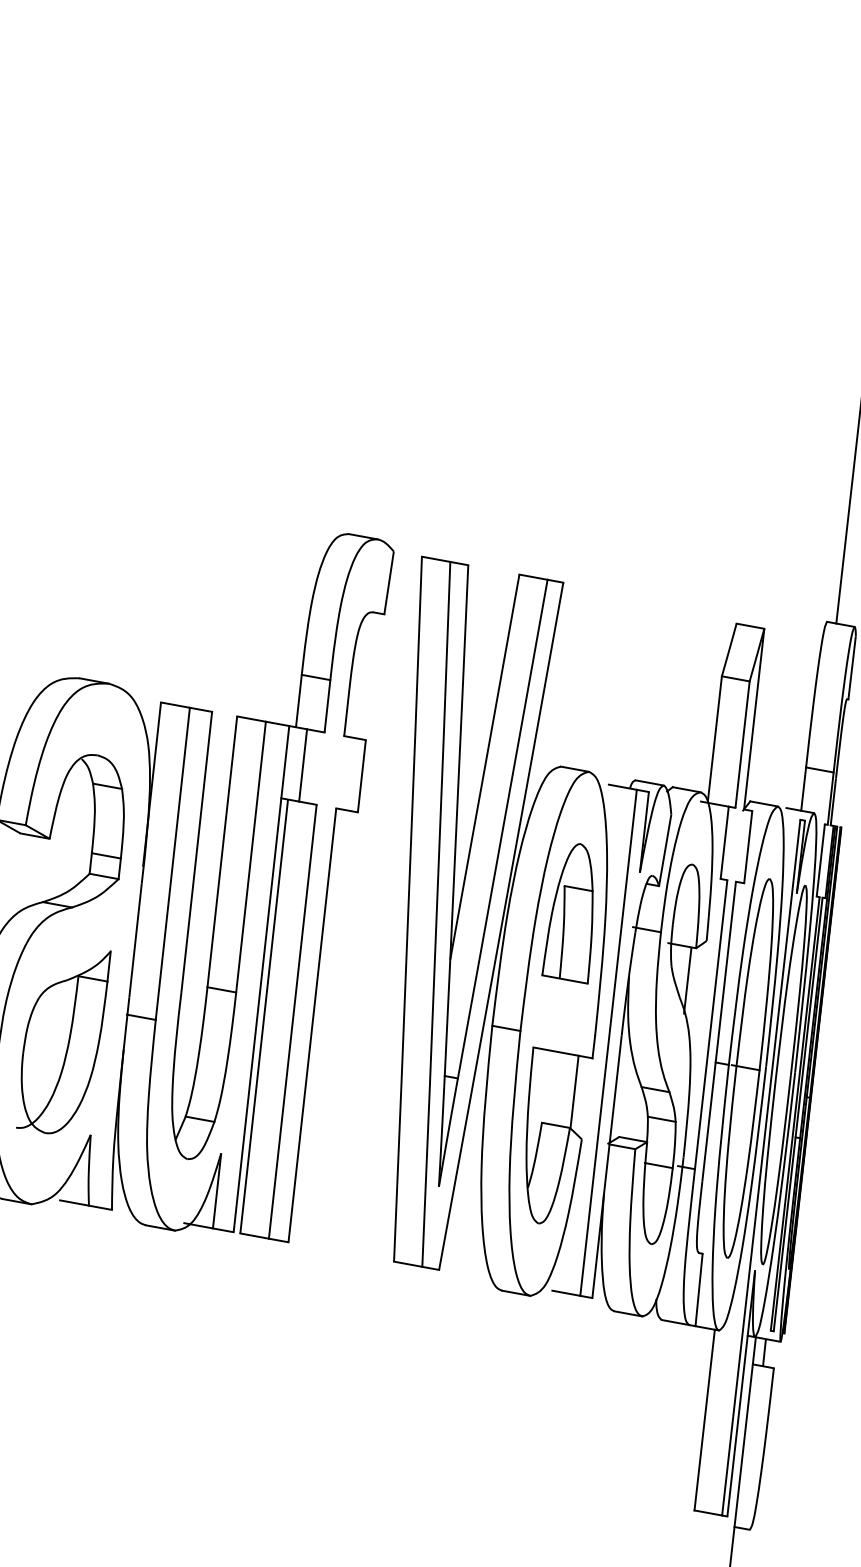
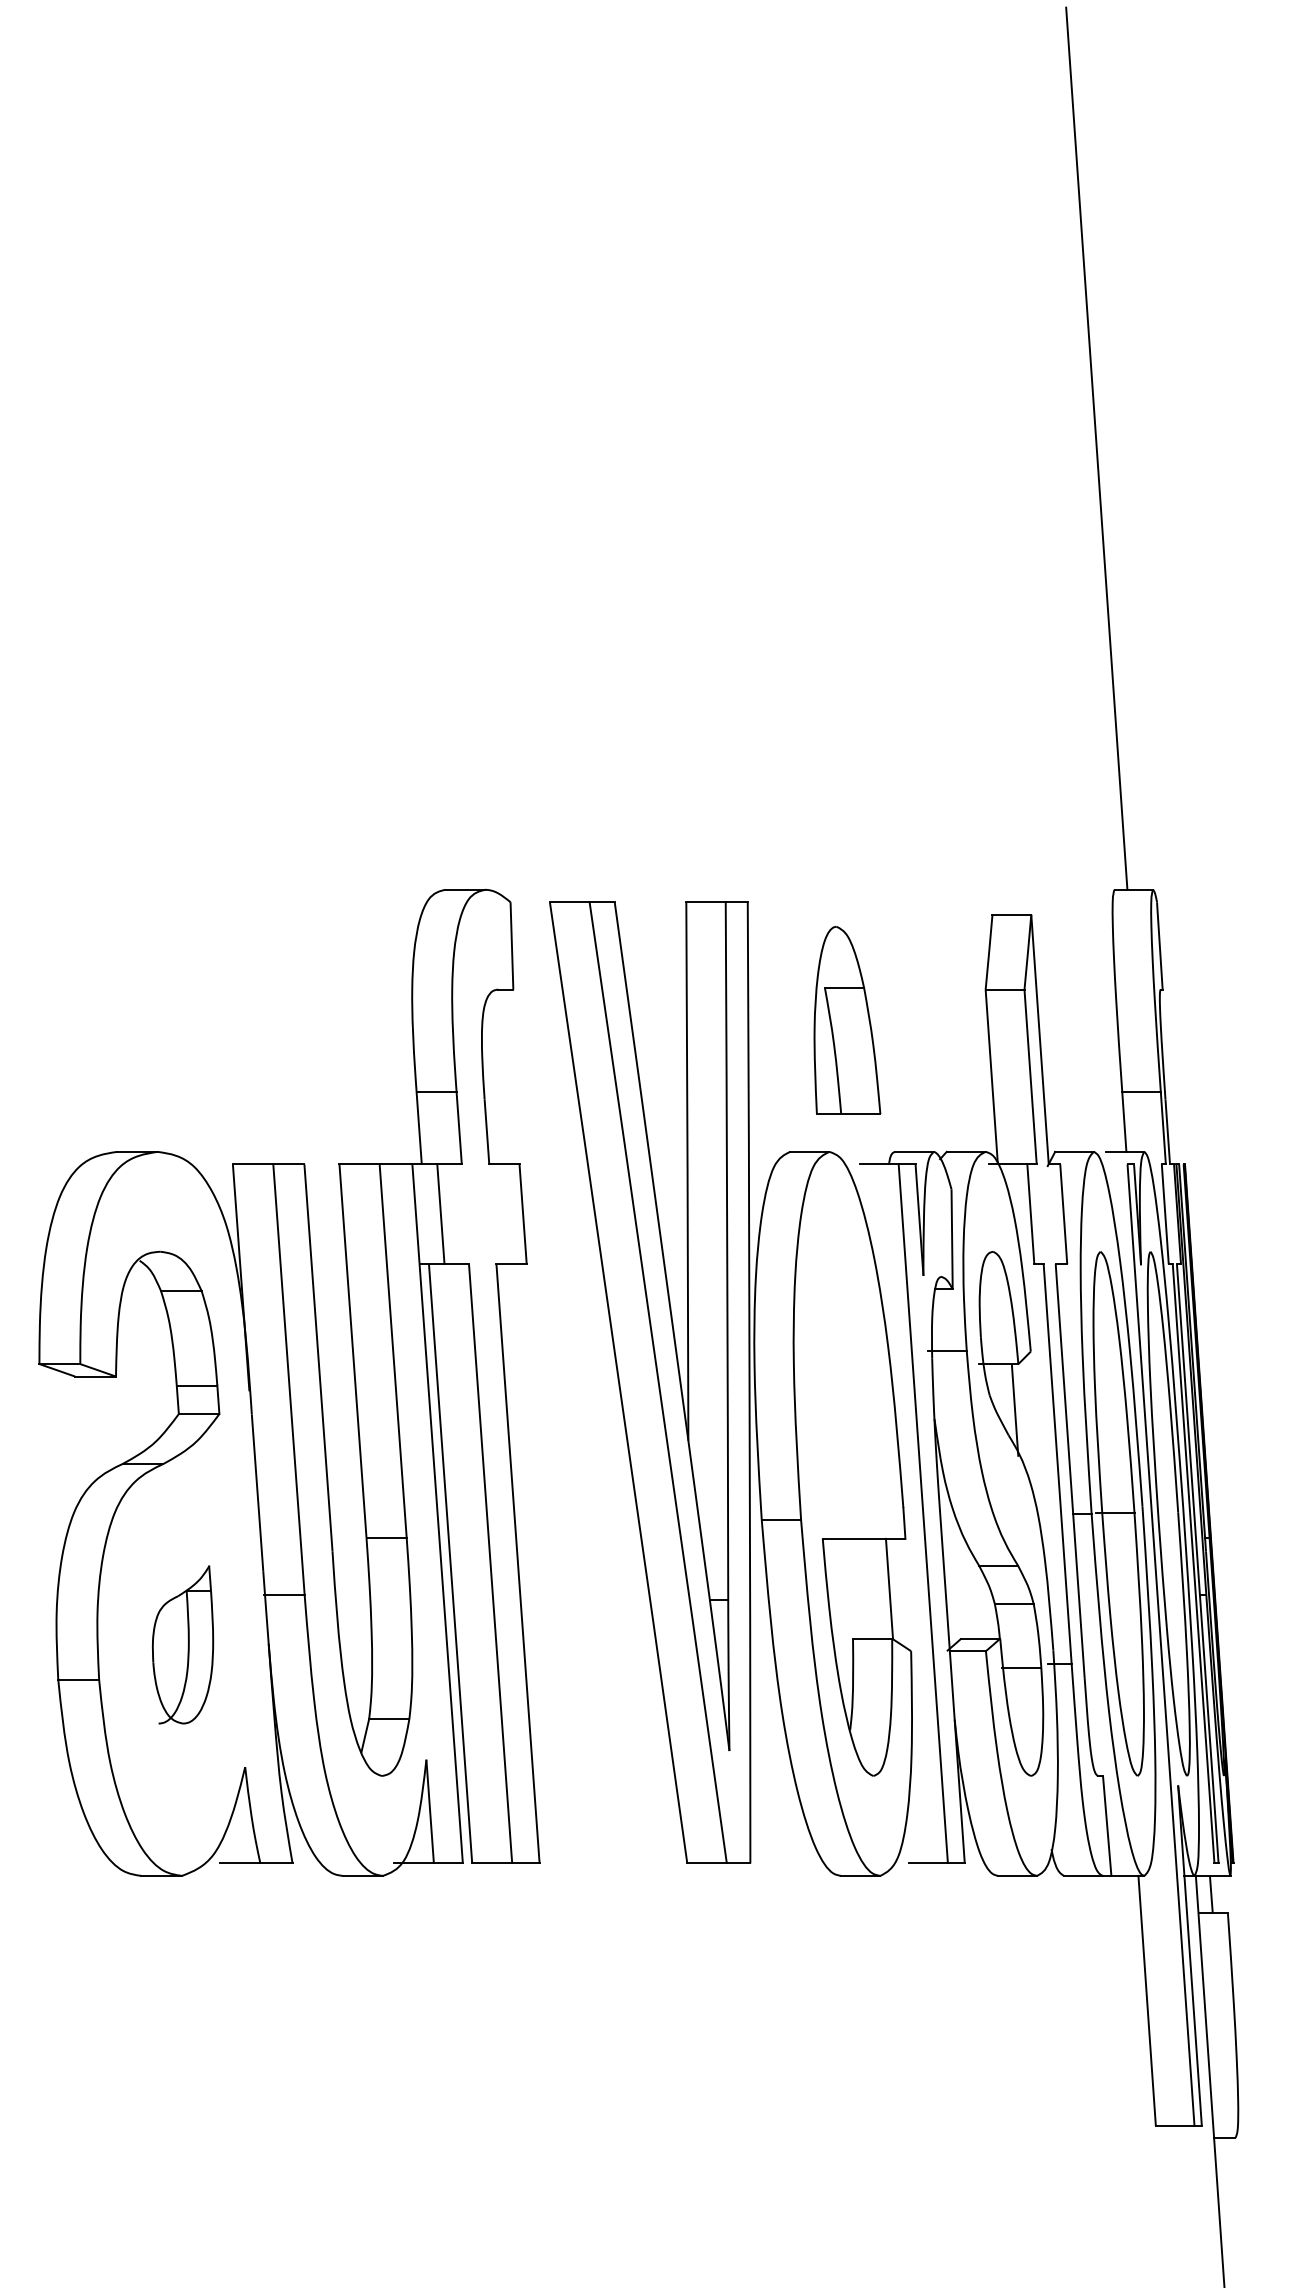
part: (576, 912) -> (847, 1020), moved
part: (62, 1038) -> (182, 1644), size x0.6

